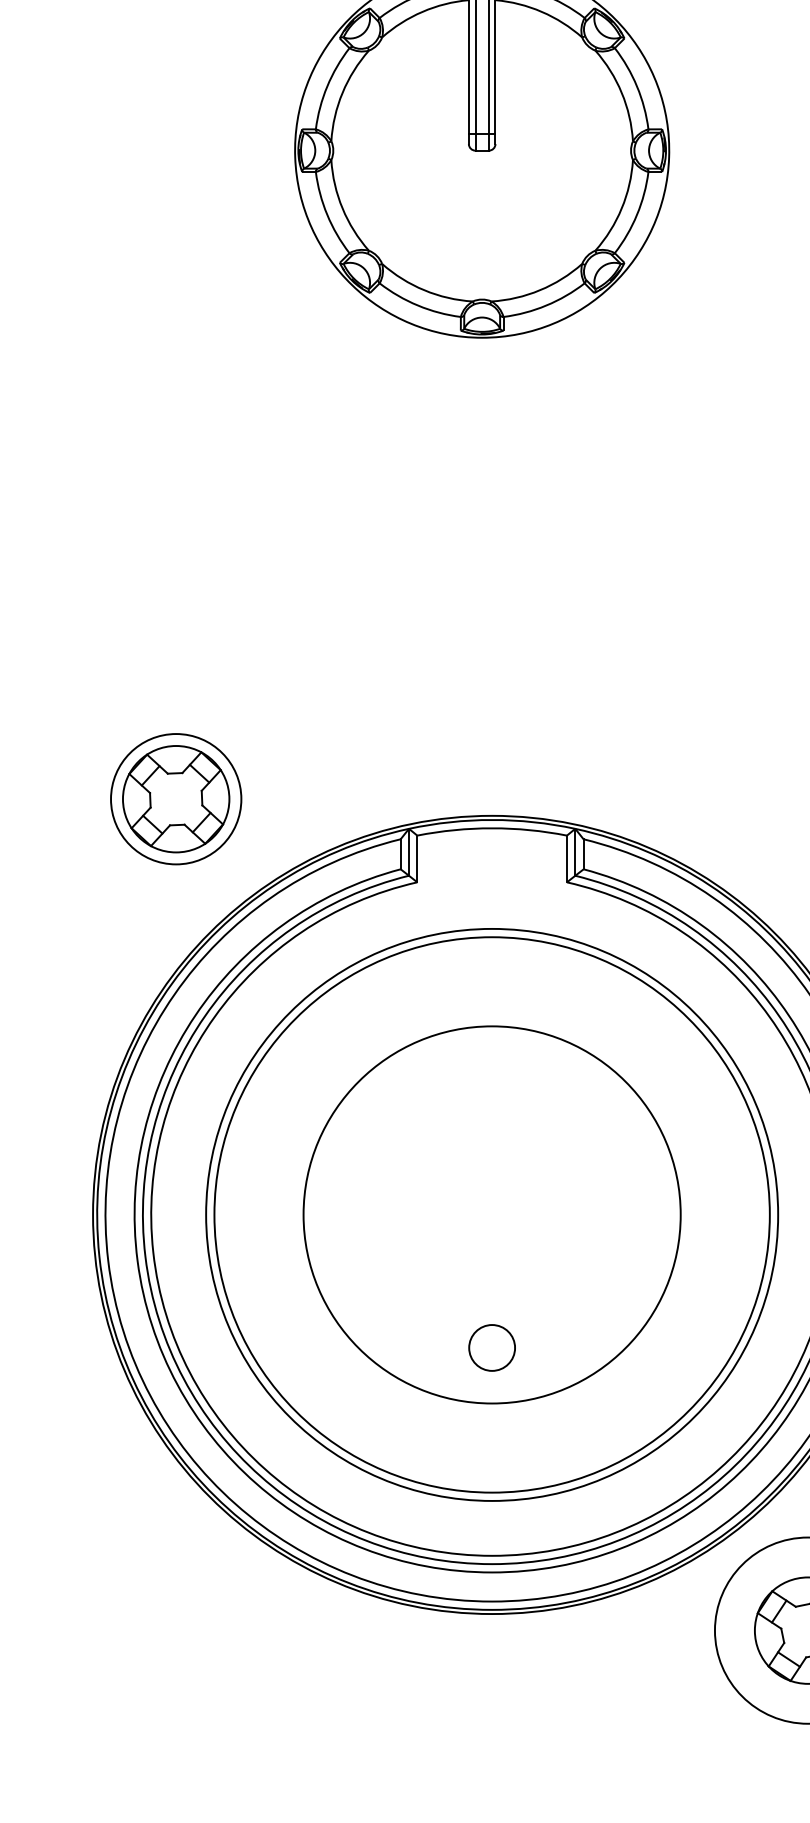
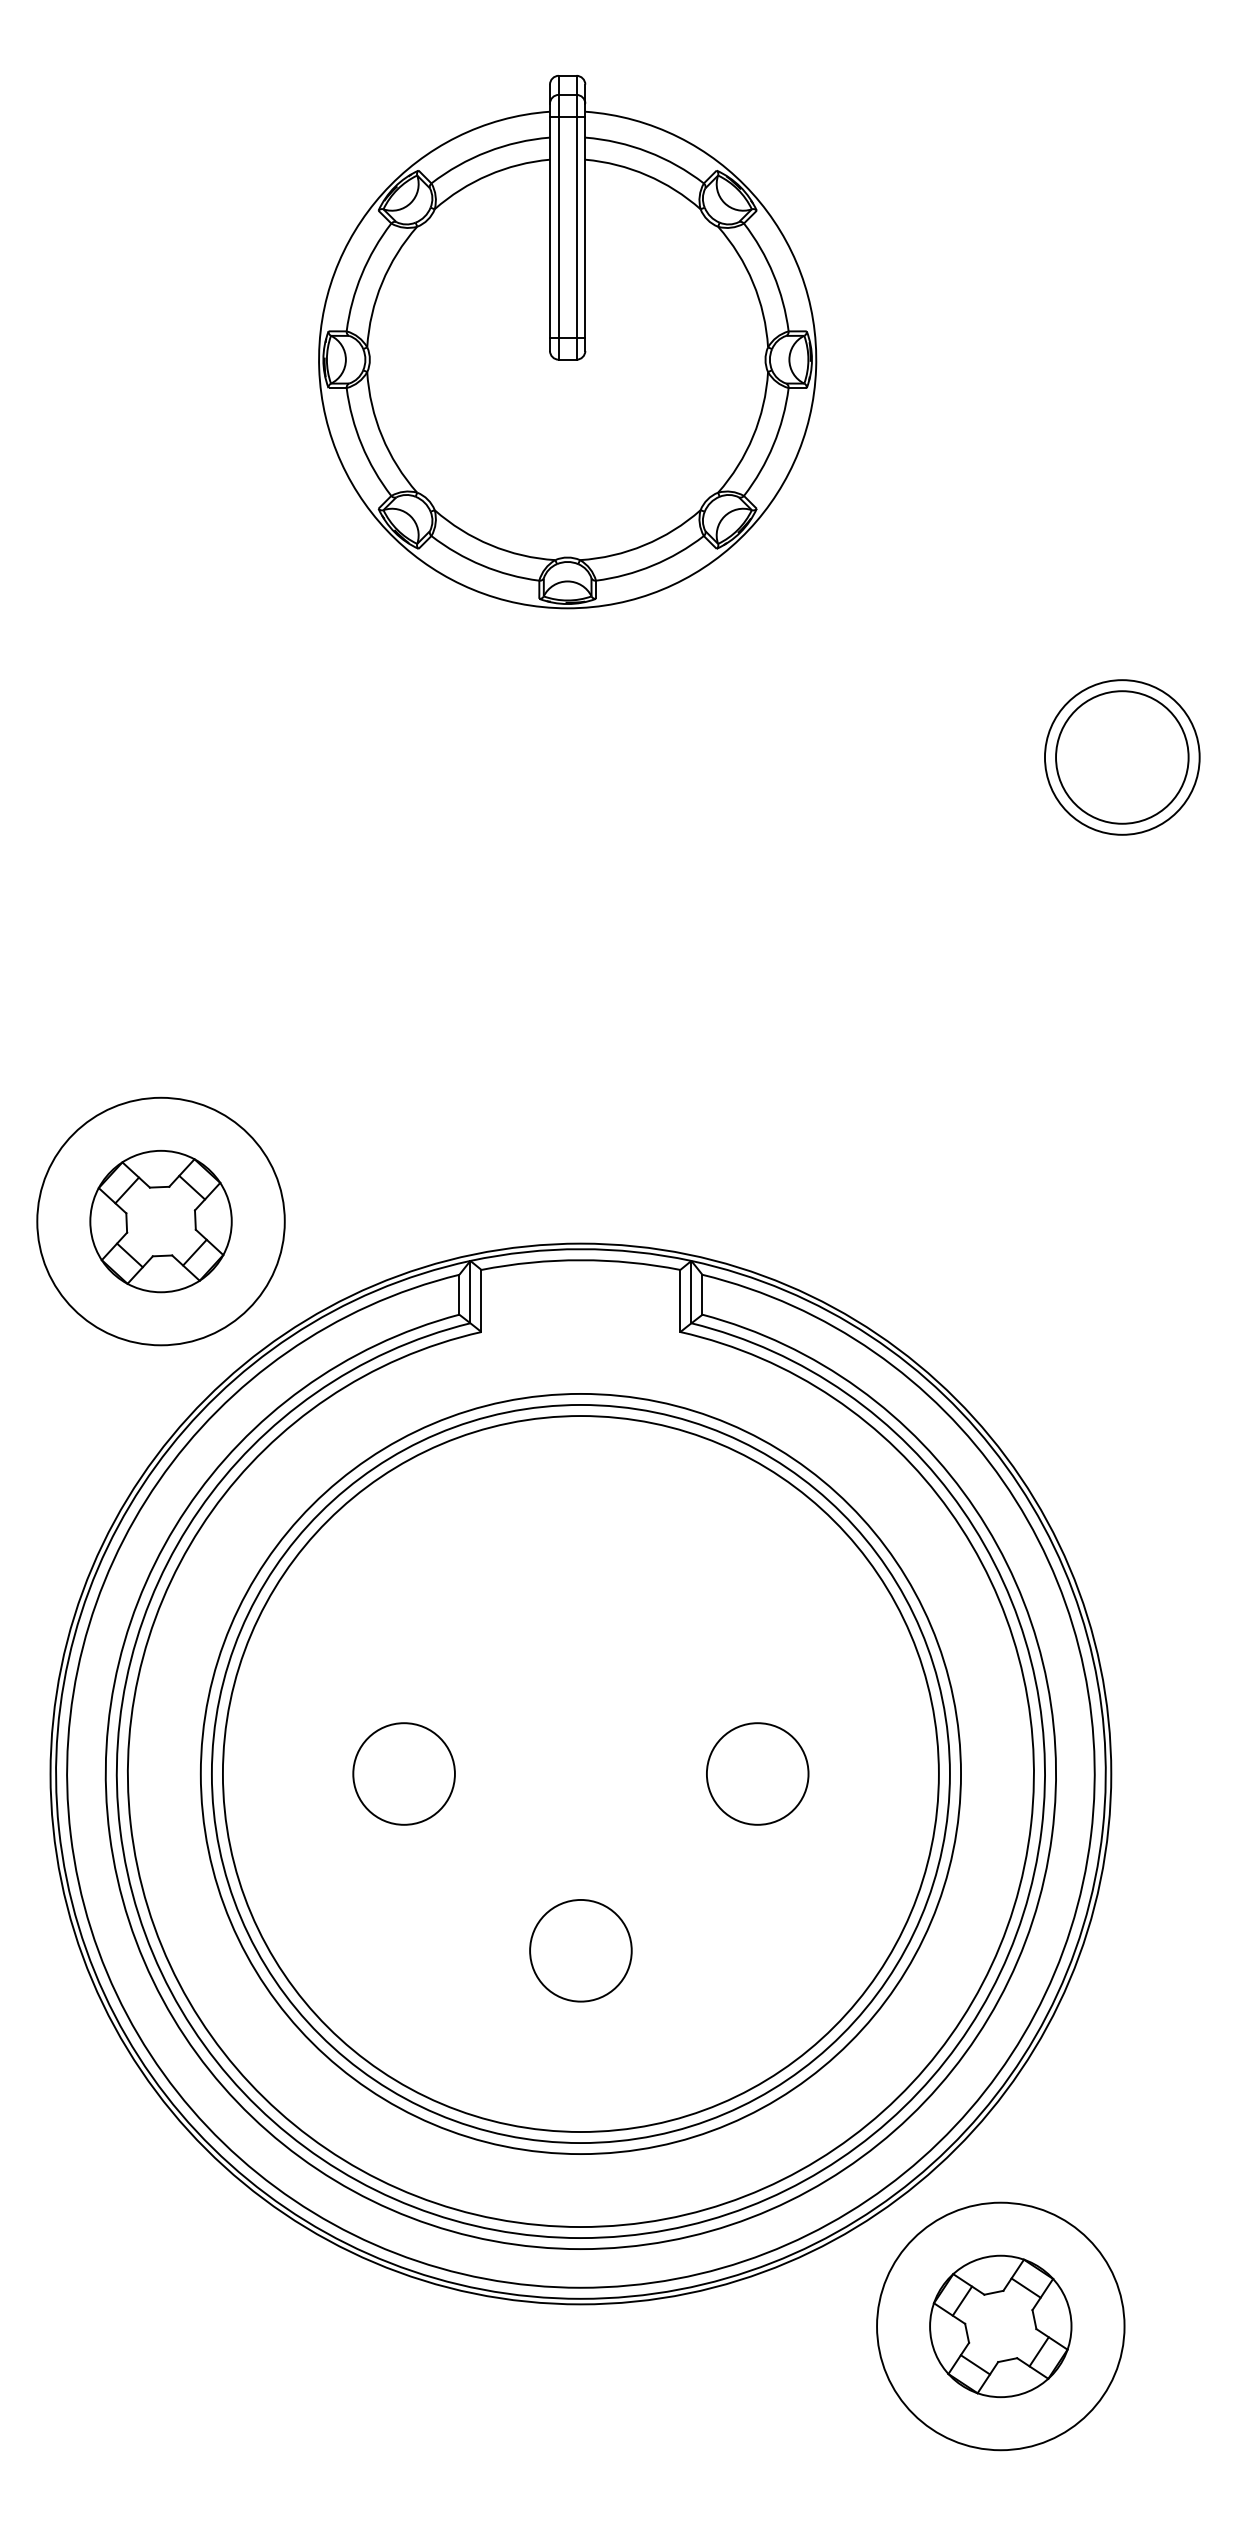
circle: (175, 799) -> (160, 1221), size x1.43
circle: (358, 1214) -> (403, 1773), added
circle: (625, 1214) -> (757, 1773), added
circle: (491, 1215) -> (580, 1774), size x1.43
circle: (491, 1347) -> (580, 1950), size x1.67

